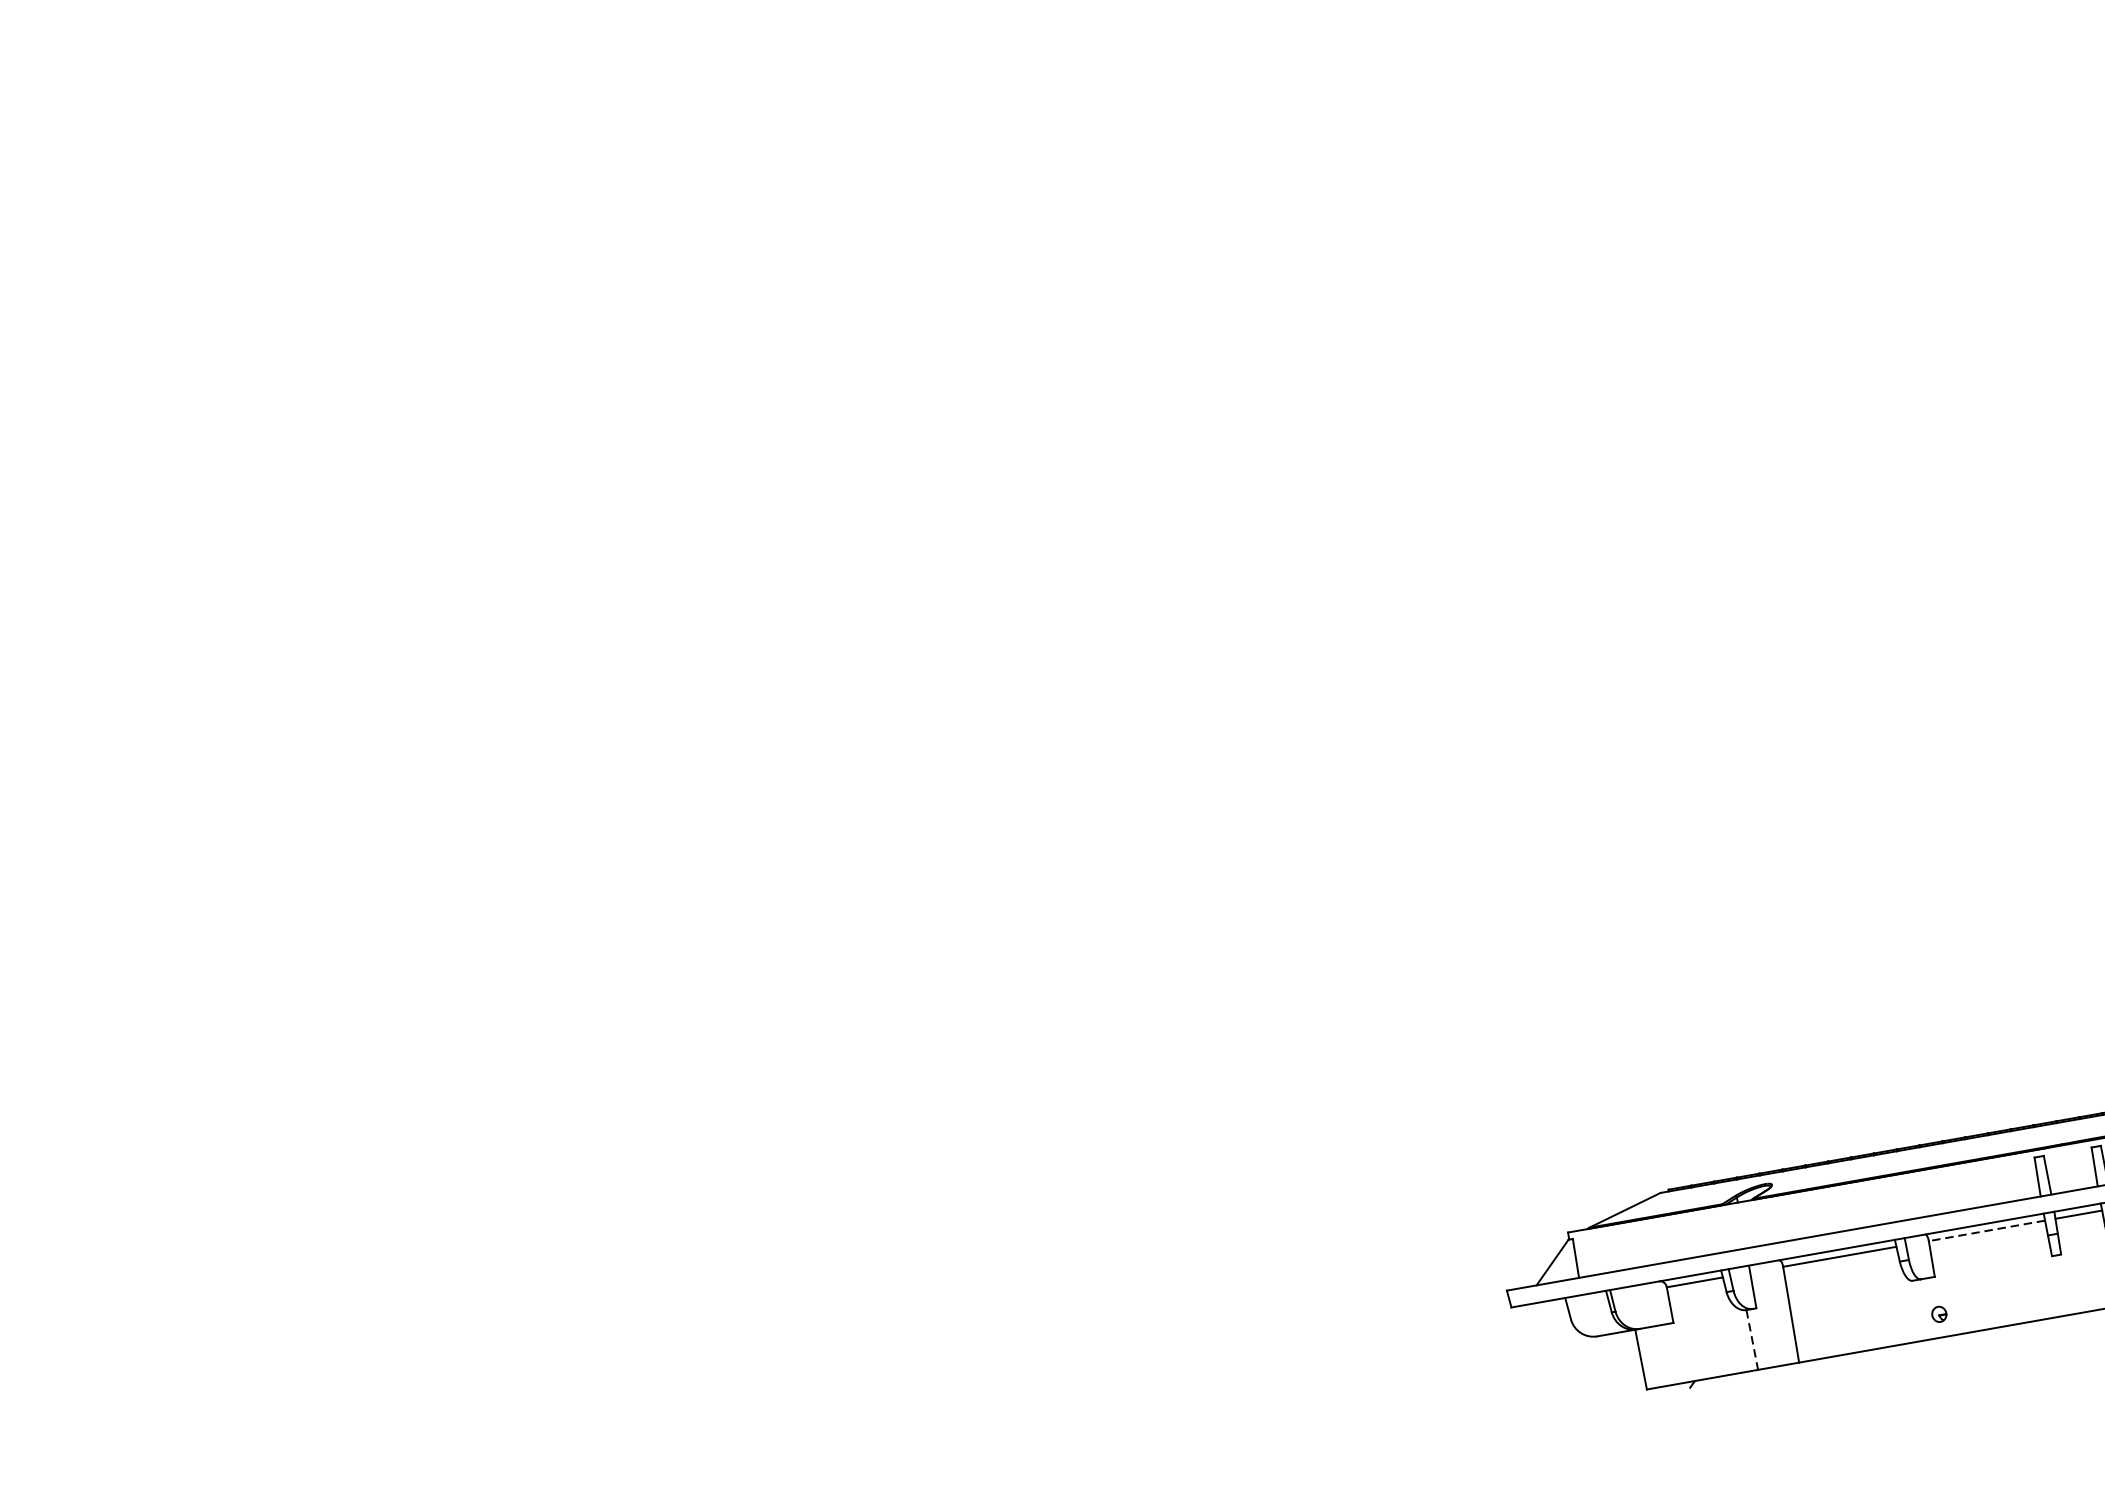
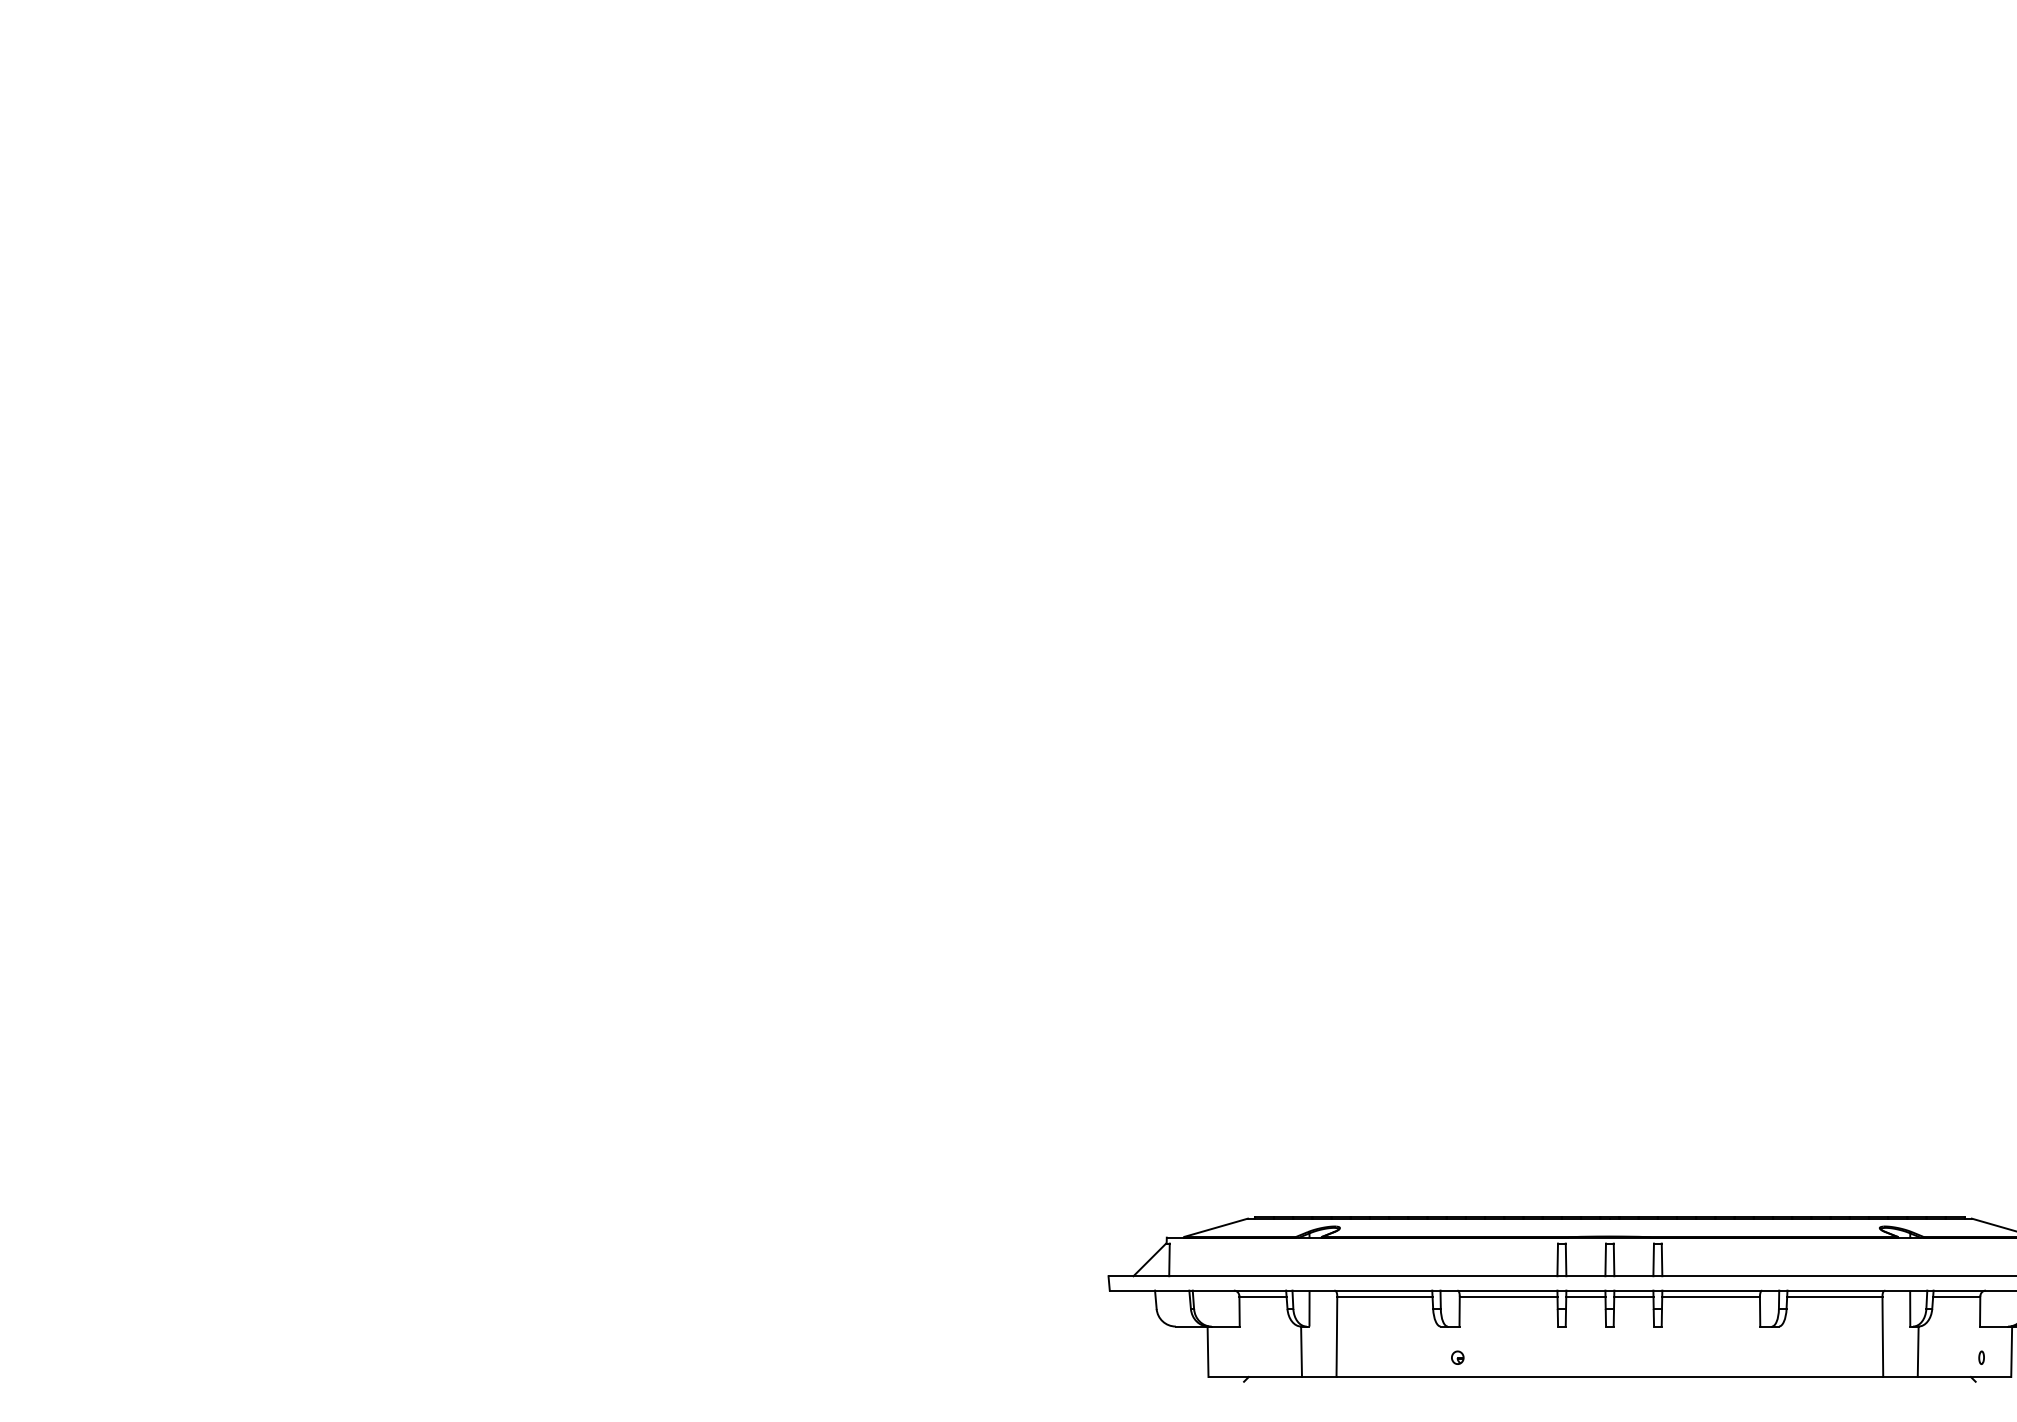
line: (1986, 1230) -> (1508, 1296), dashed -> solid
line: (1752, 1340) -> (1301, 1352), dashed -> solid

